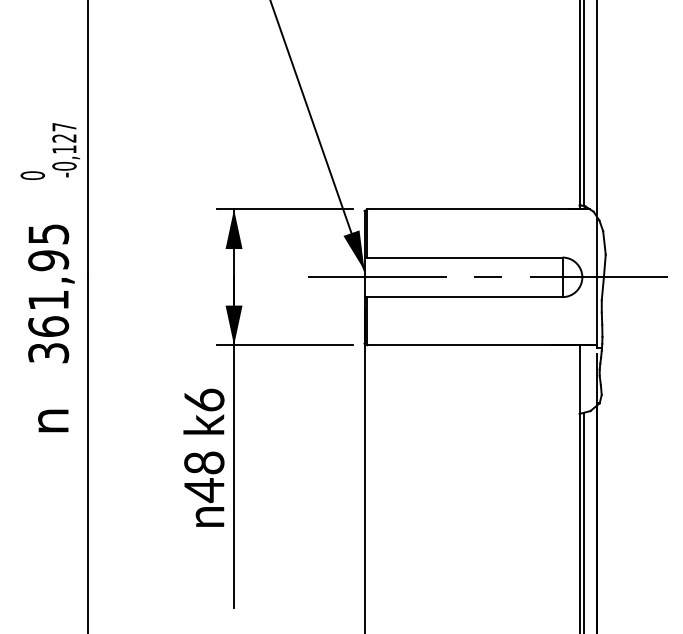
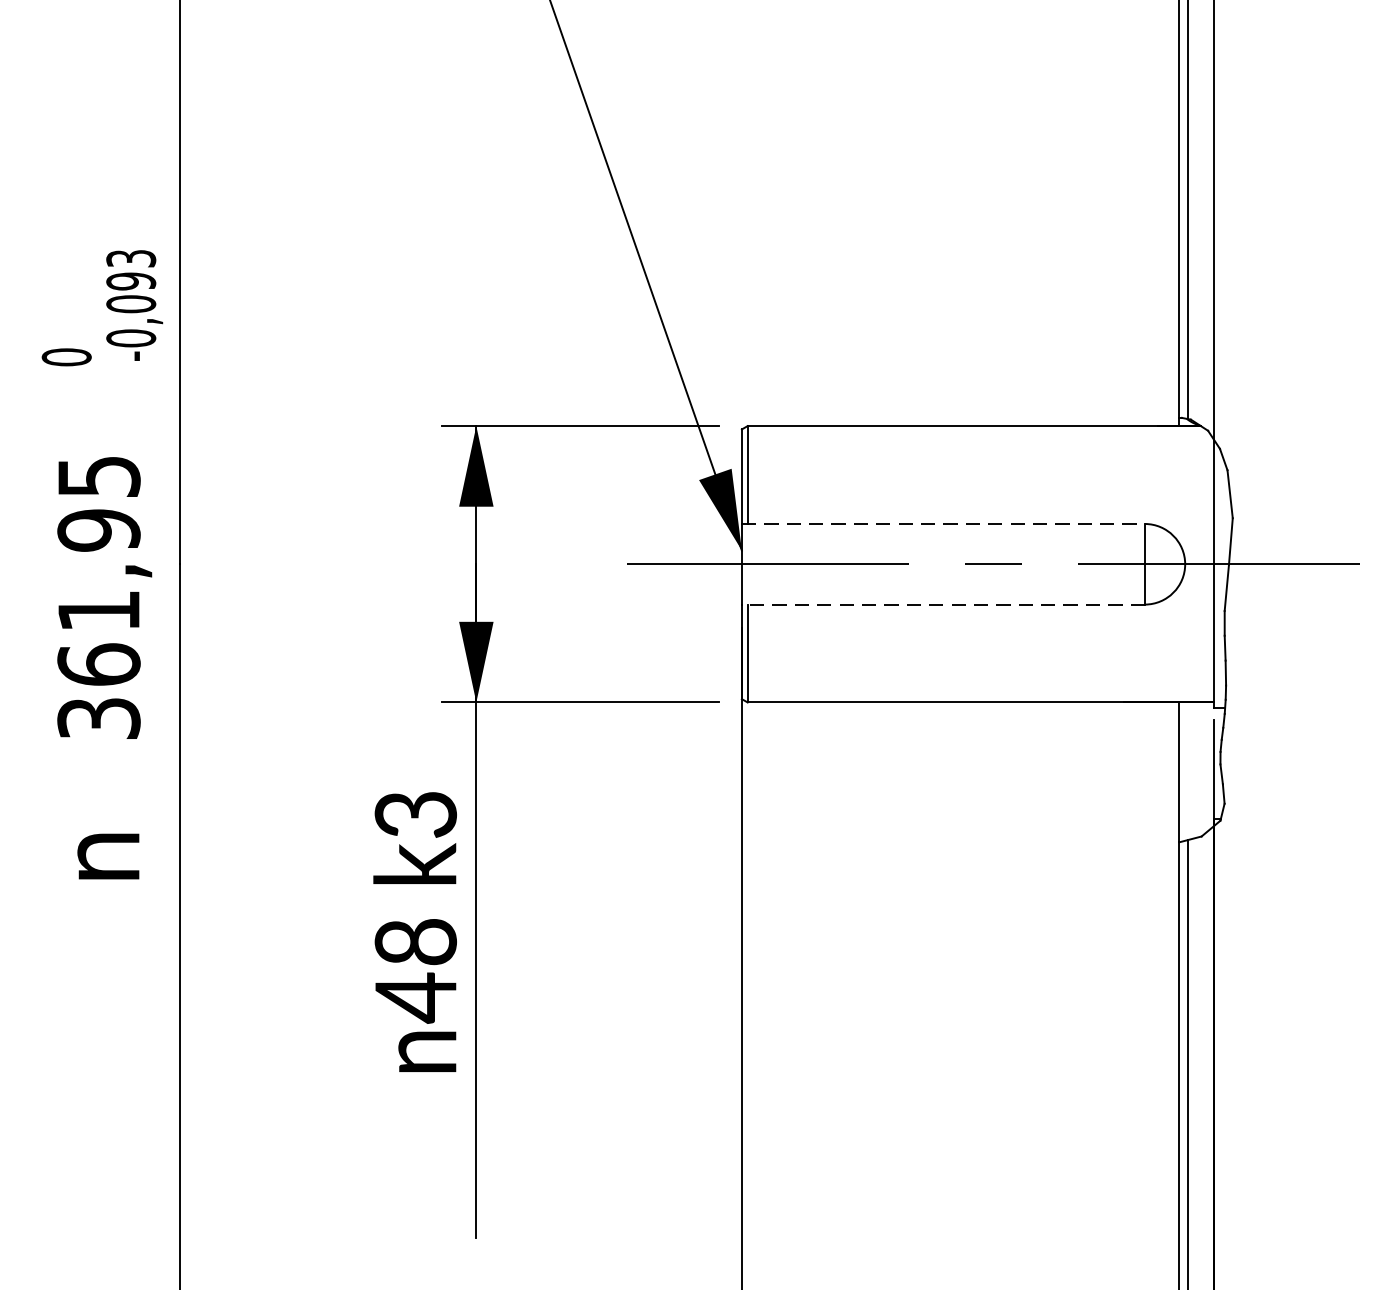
text: (64, 138) -> (131, 281), -0,127 -> -0,093
line: (464, 257) -> (945, 523), solid -> dashed
line: (463, 297) -> (943, 605), solid -> dashed
text: (204, 399) -> (416, 812), k6 -> k3

